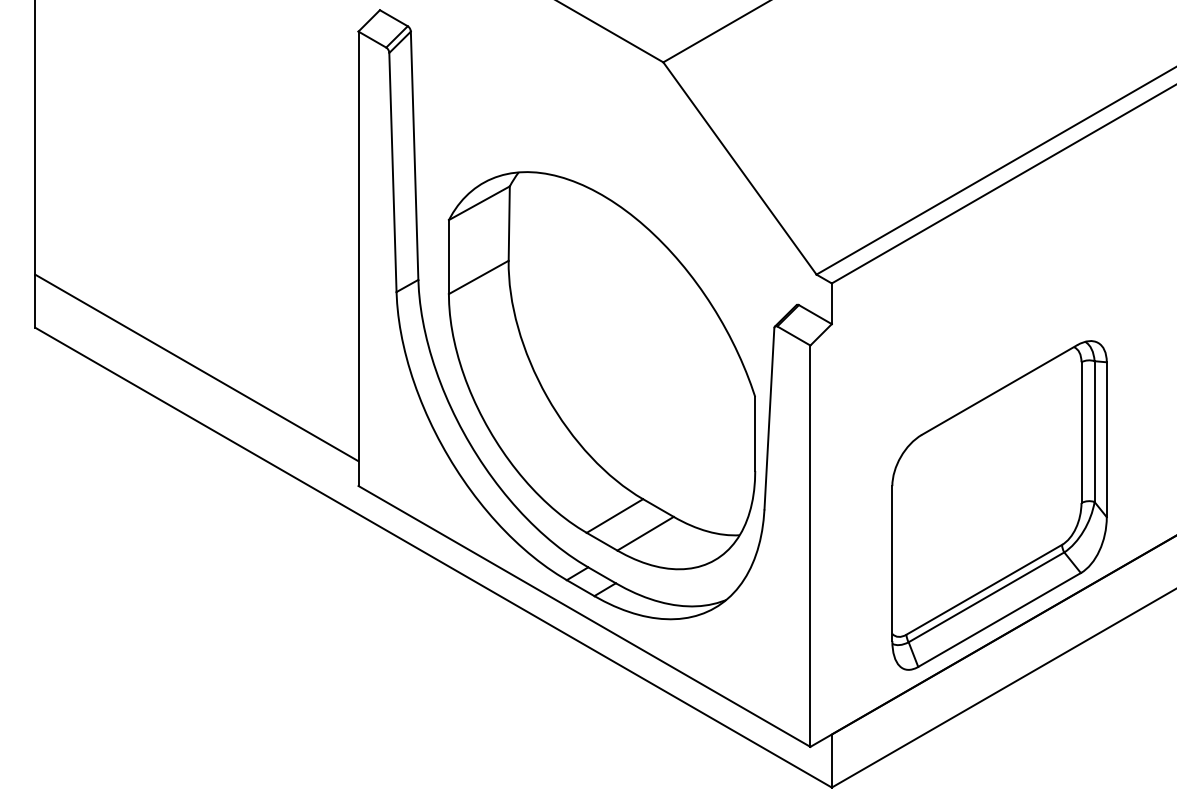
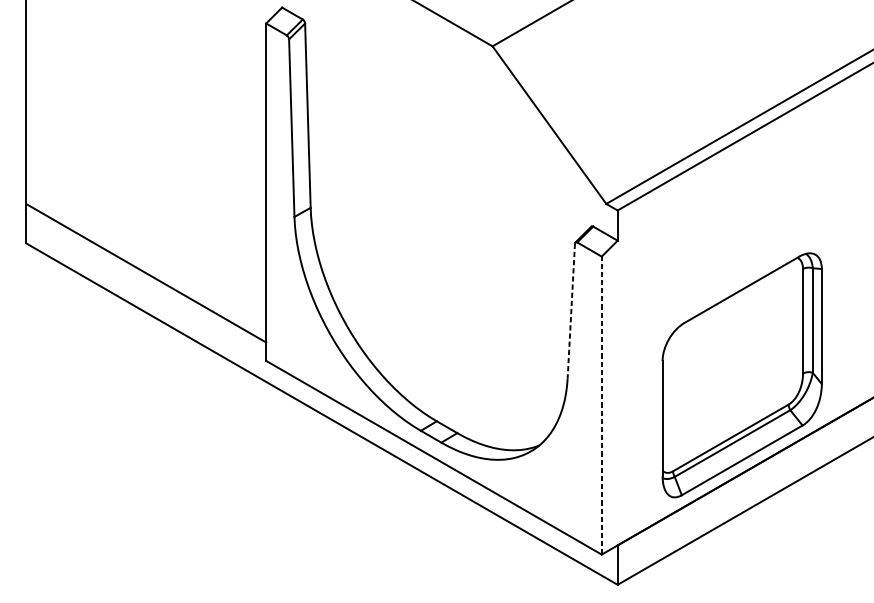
part: (601, 370) -> (446, 275), removed
line: (769, 418) -> (571, 310), solid -> dashed
line: (810, 546) -> (601, 405), solid -> dashed

